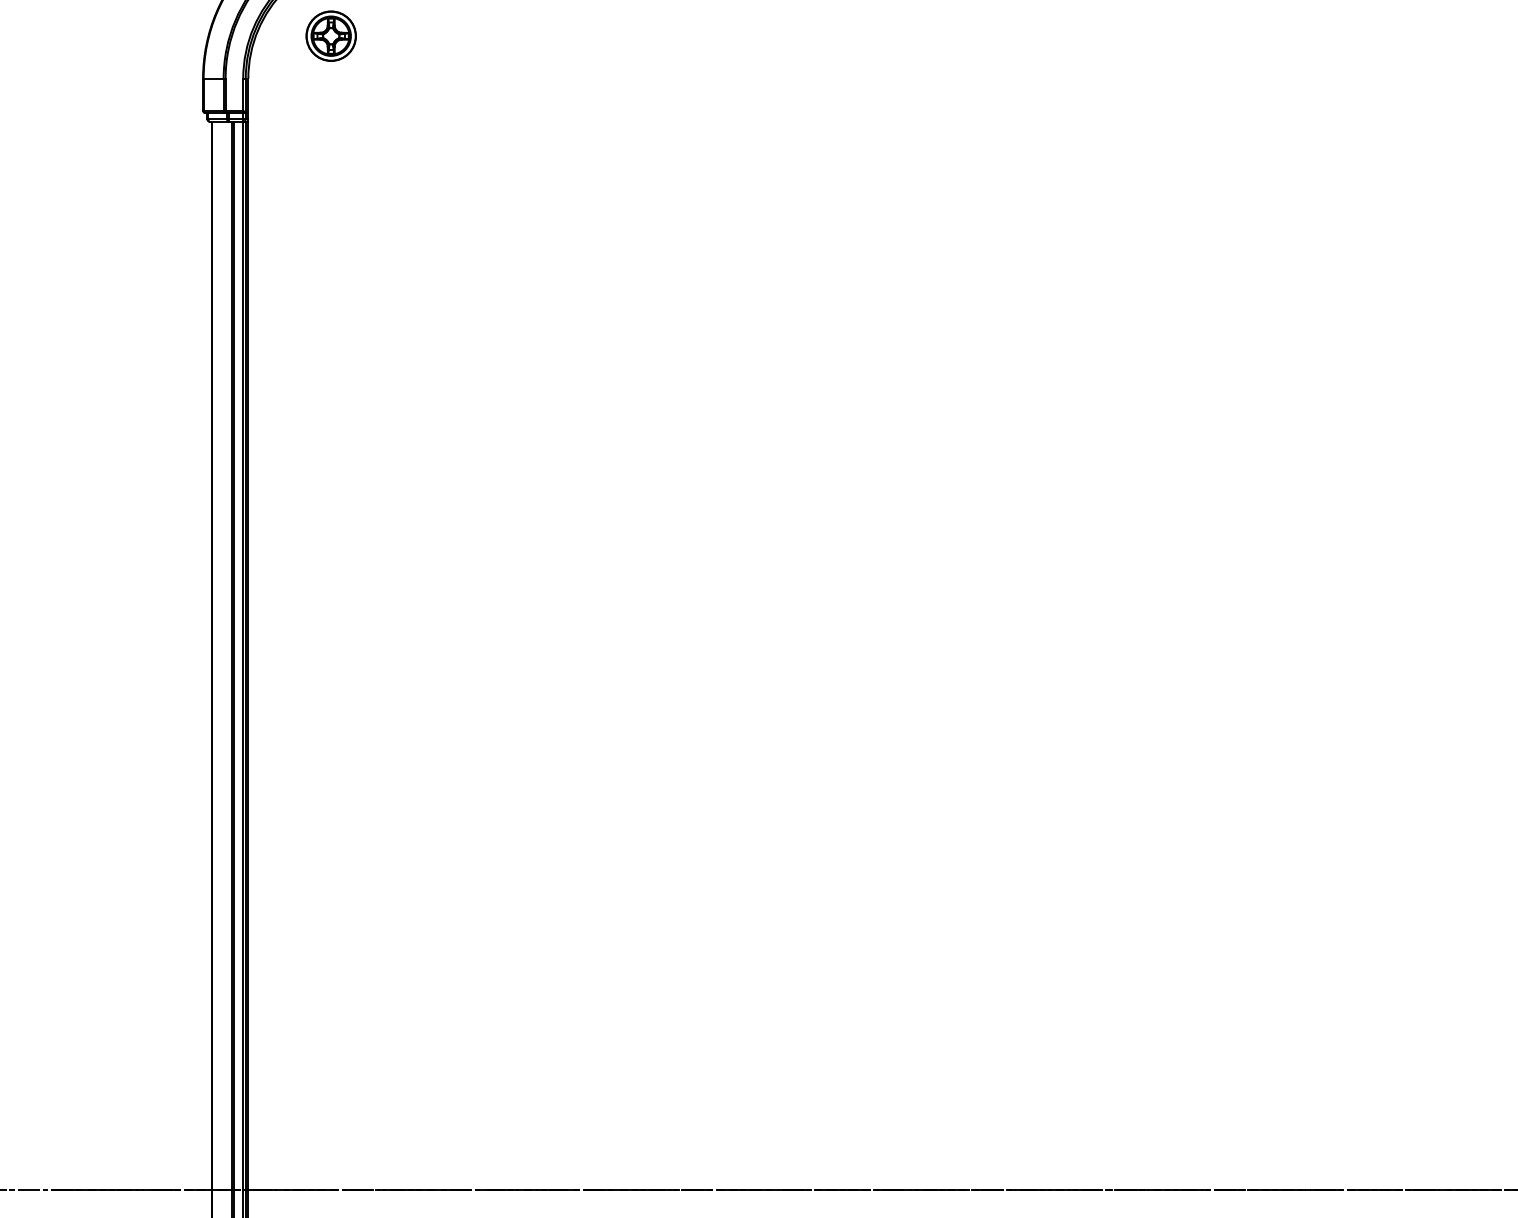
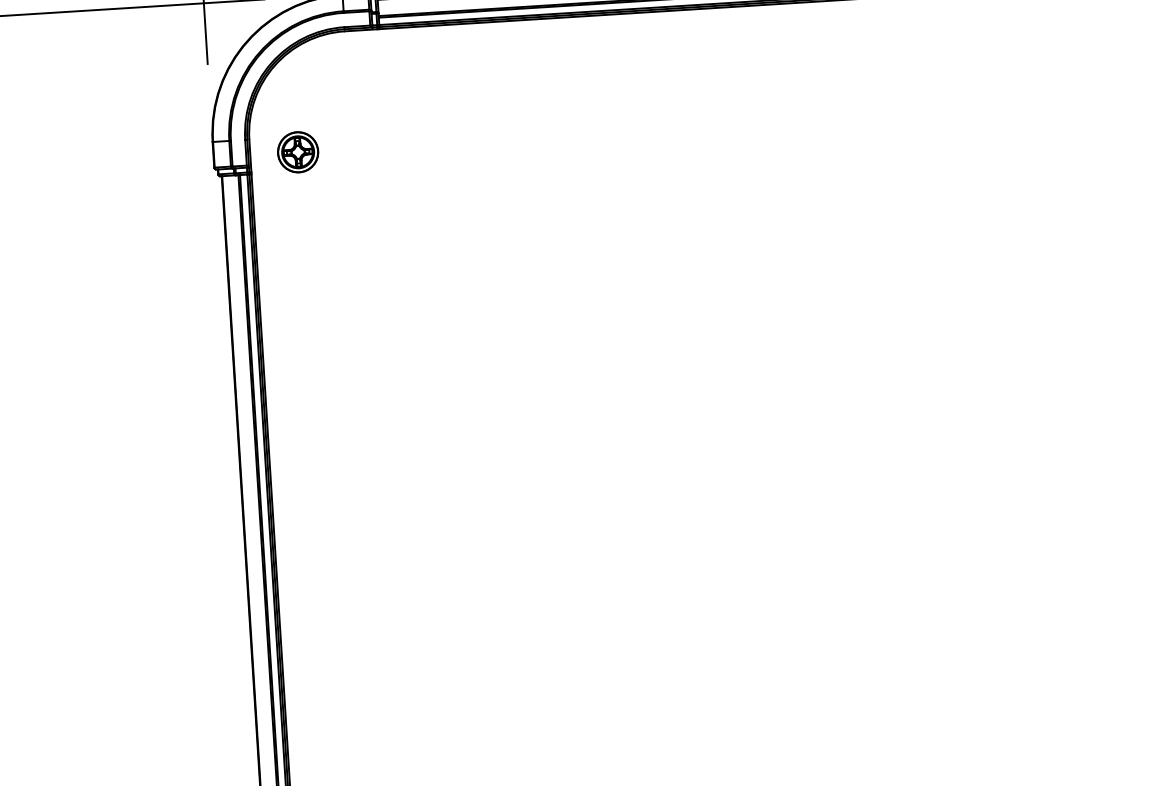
part: (330, 35) -> (297, 151), moved

